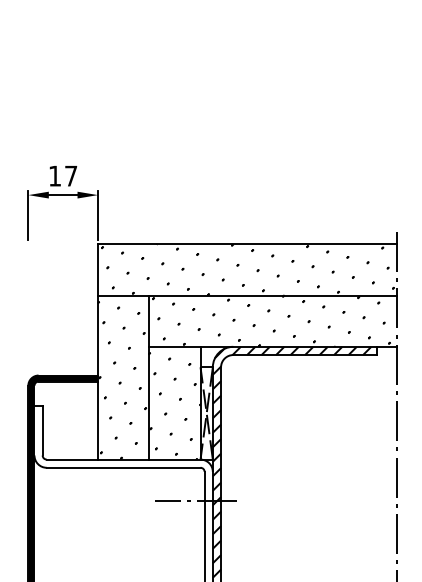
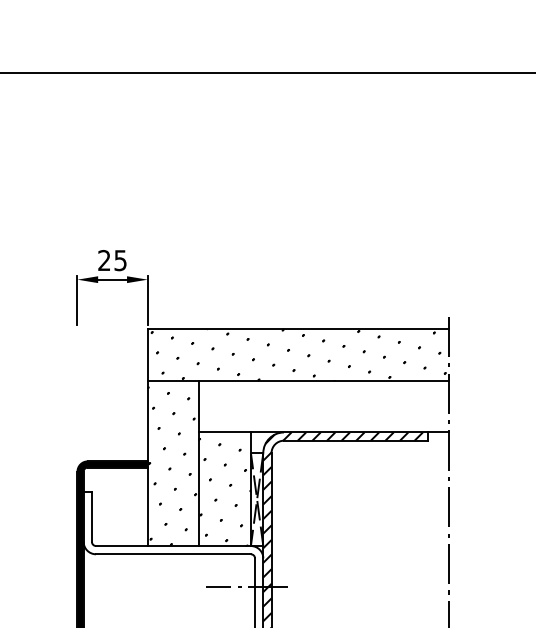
text: (63, 176) -> (112, 260), 17 -> 25
hatch: (271, 321) -> (322, 406), removed

